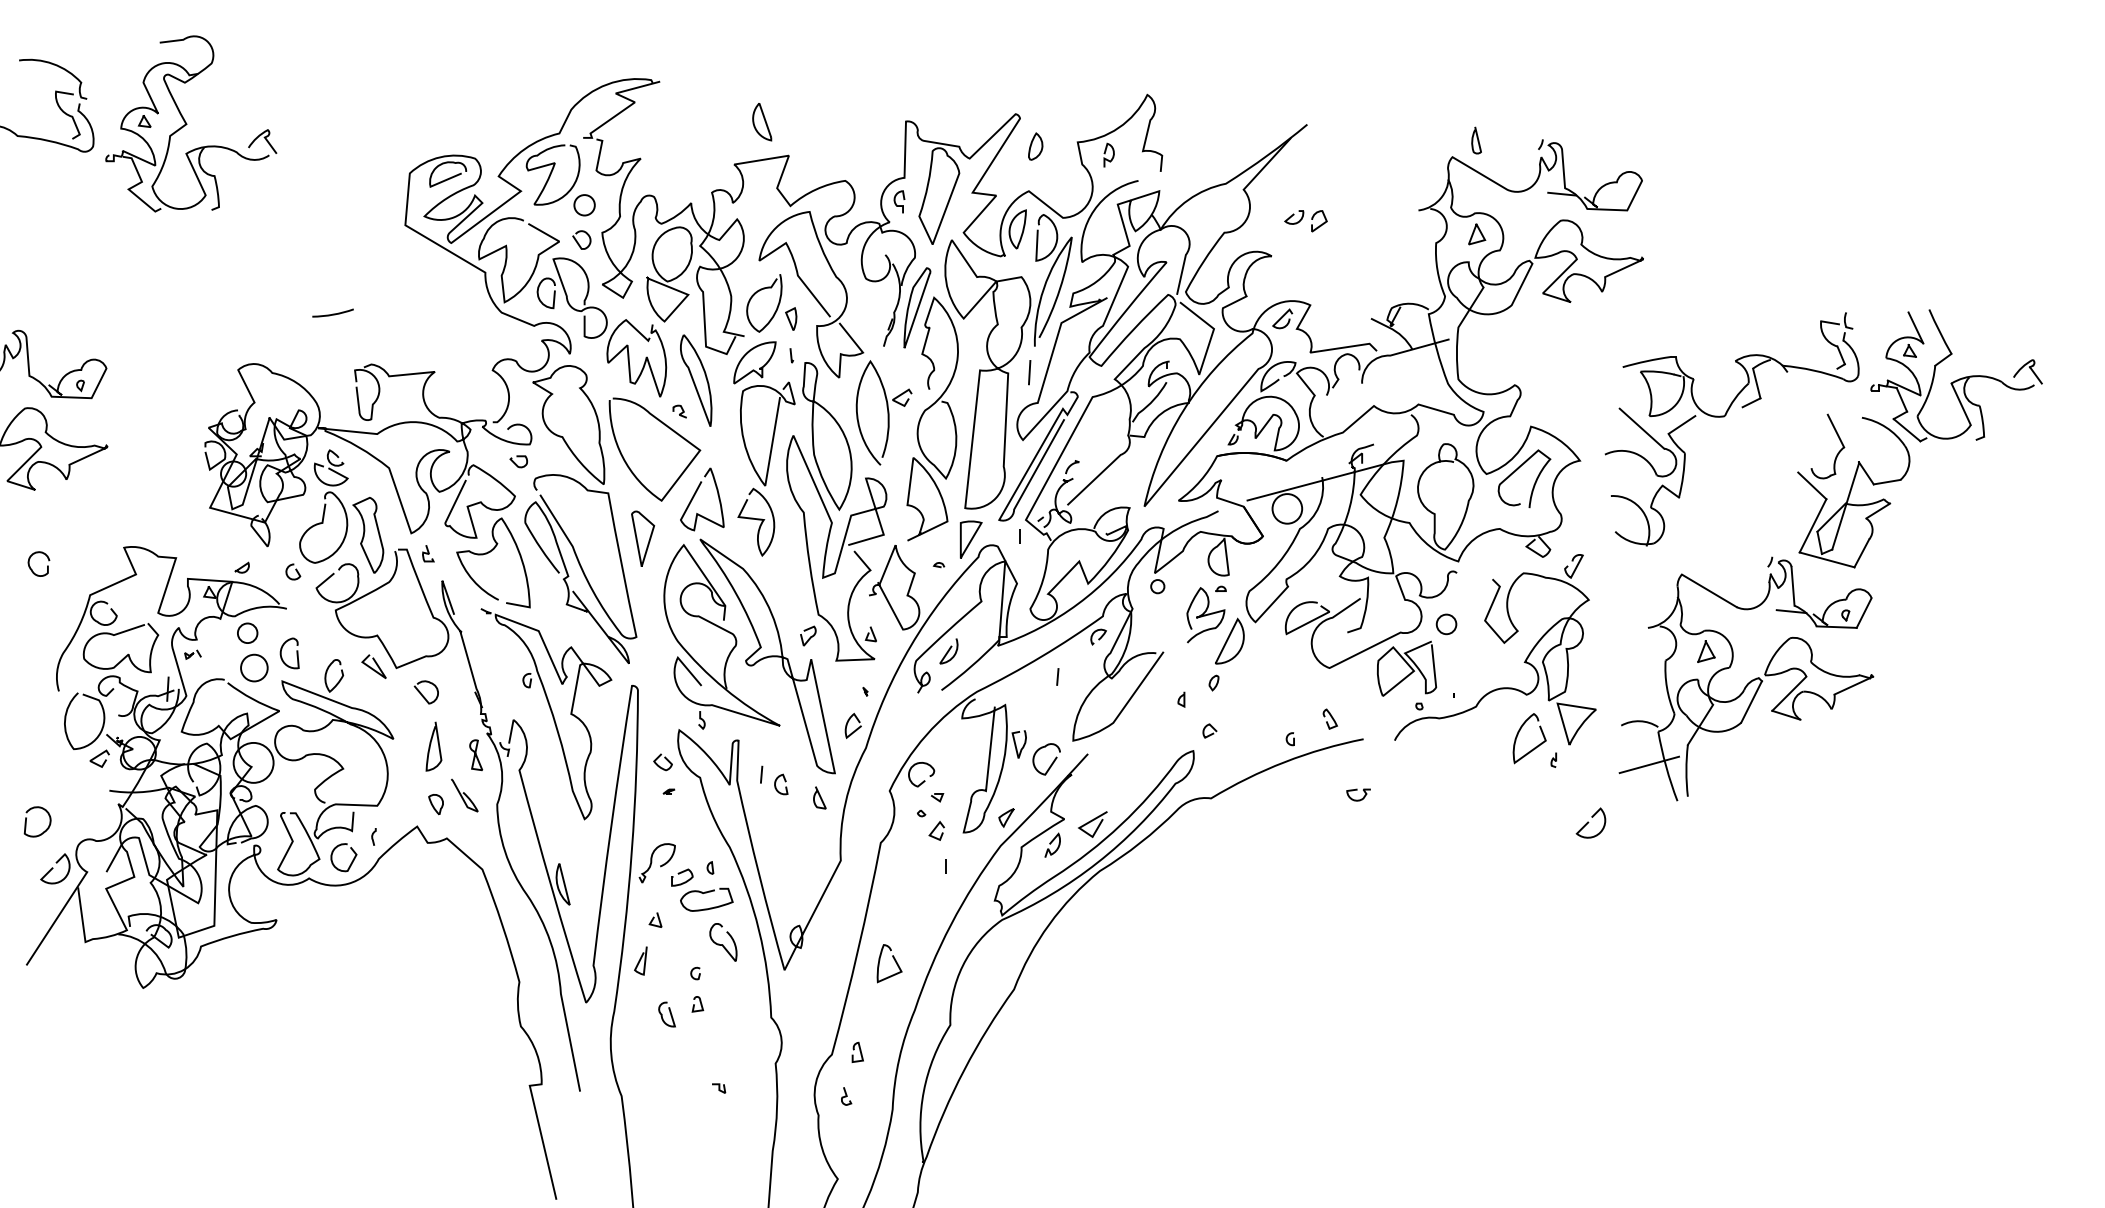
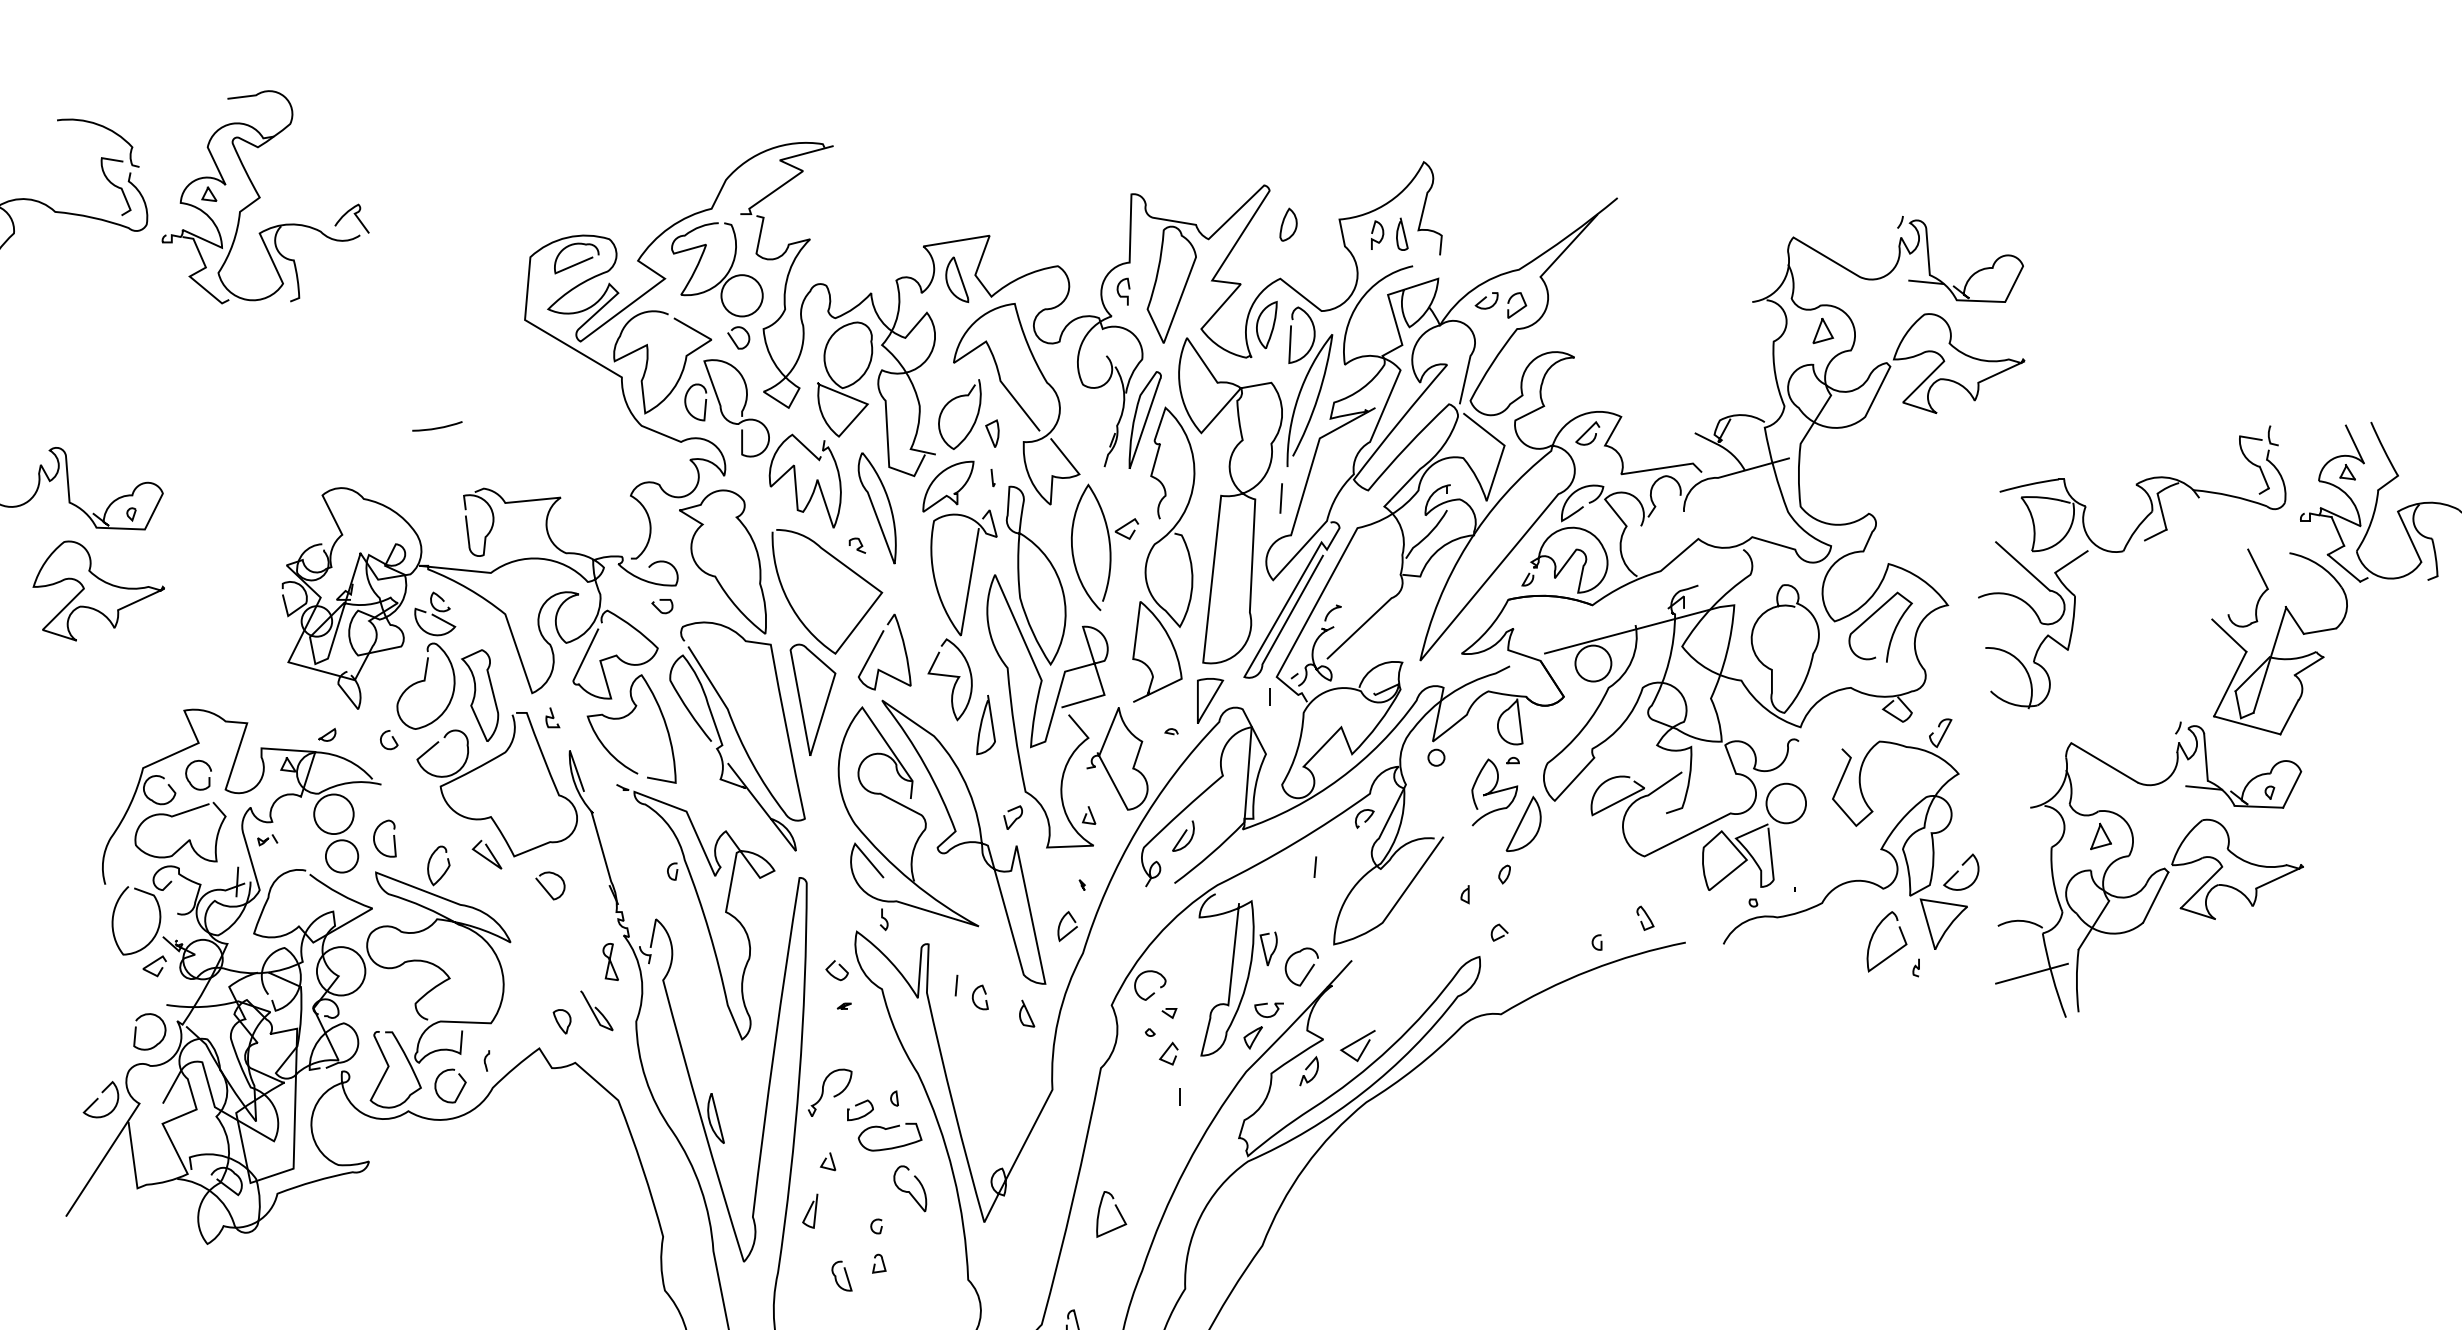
part: (762, 122) -> (957, 280), moved
curve: (1477, 140) -> (1403, 234), moved
circle: (584, 205) -> (741, 296), size x1.67
part: (1305, 221) -> (1500, 305), moved
part: (642, 538) -> (812, 699), size x1.67
curve: (32, 569) -> (190, 781), moved
circle: (1446, 624) -> (1786, 803), size x1.67
circle: (247, 632) -> (333, 813), size x1.67
curve: (431, 744) -> (983, 722), moved
curve: (1357, 790) -> (1267, 1004), moved
curve: (26, 821) -> (136, 1031), moved
curve: (1589, 822) -> (1959, 871), moved

